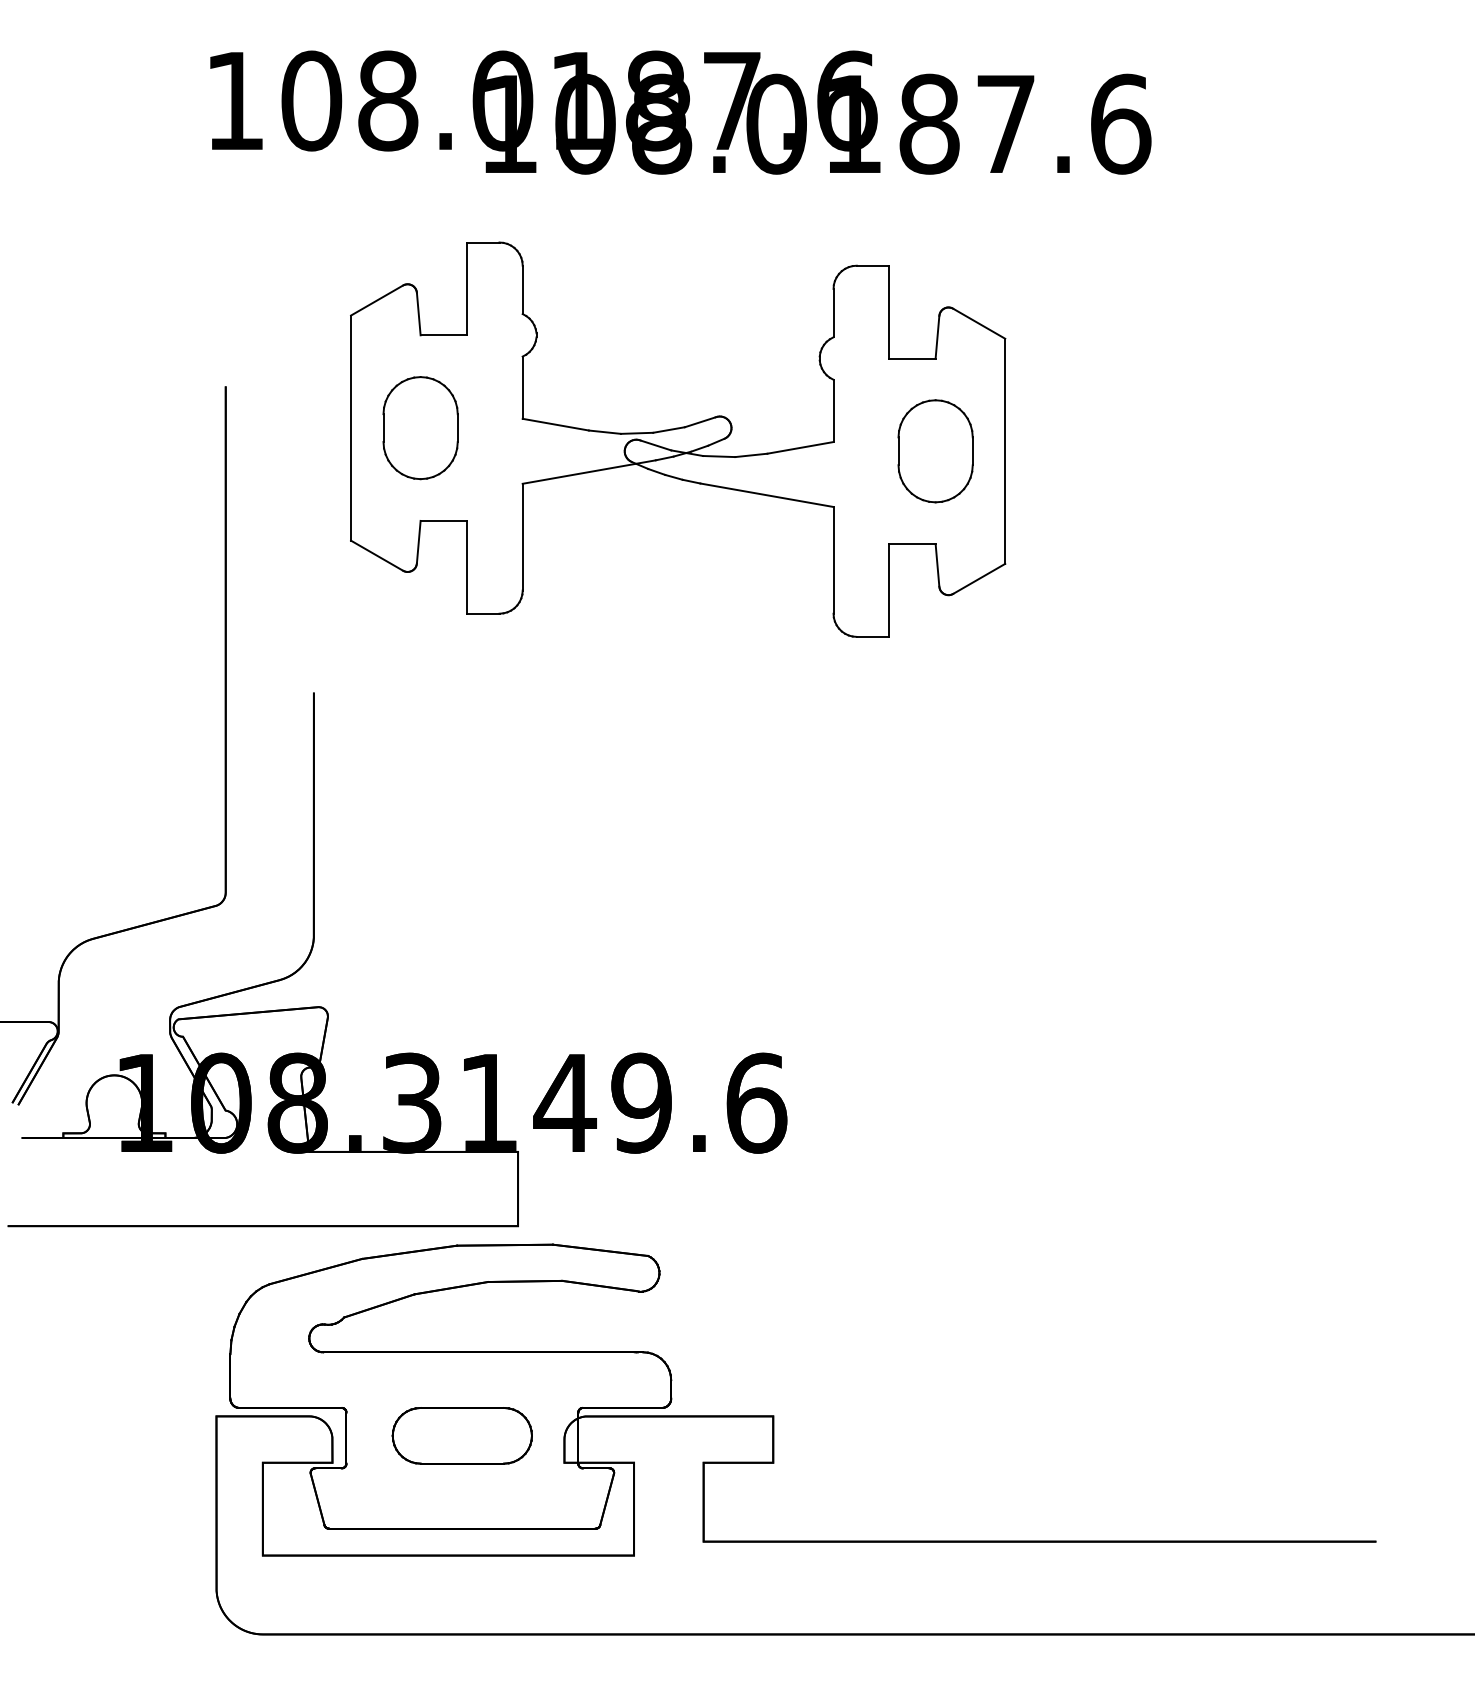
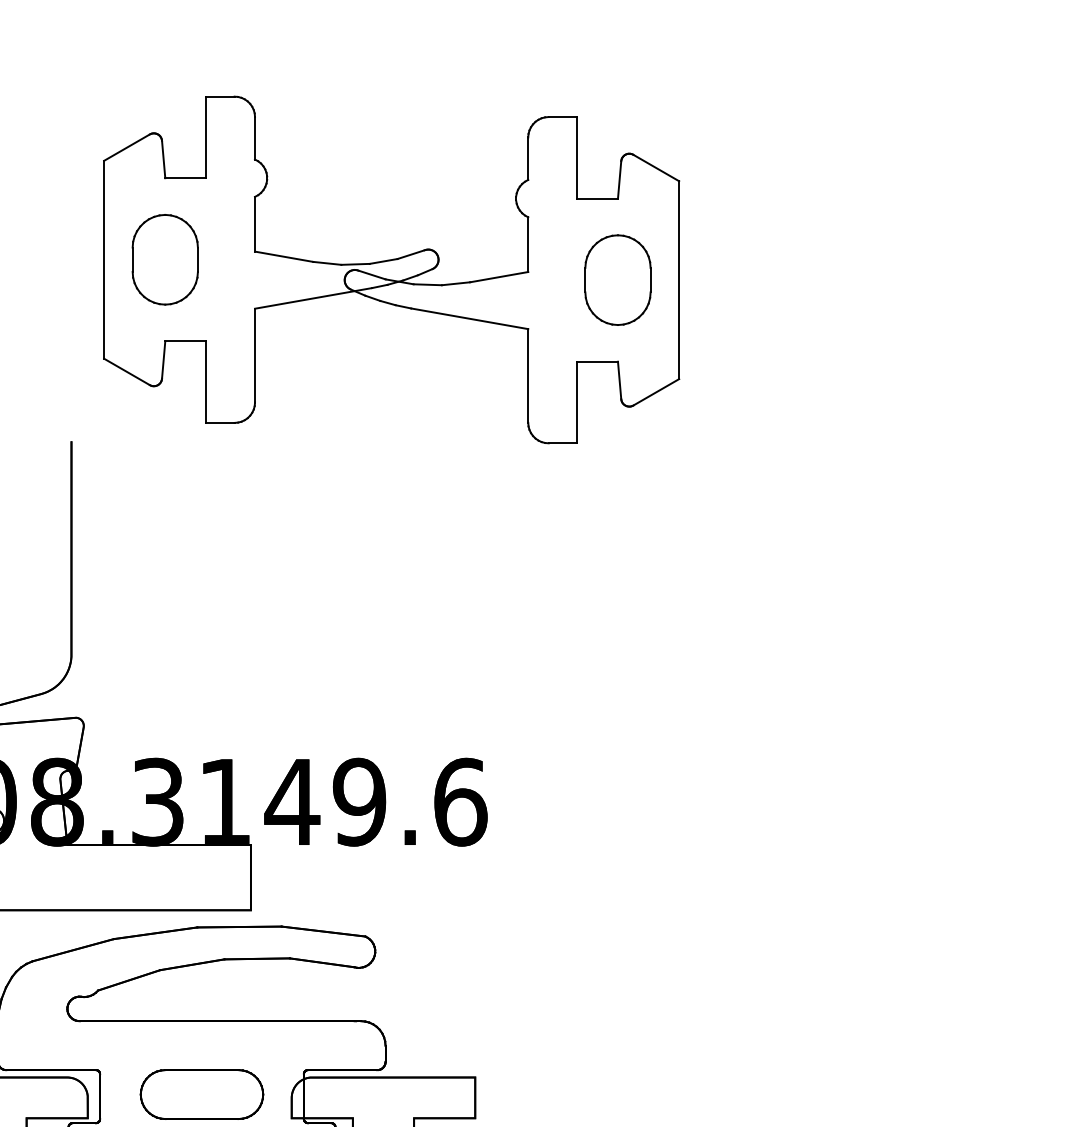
part: (678, 439) -> (391, 269), moved

